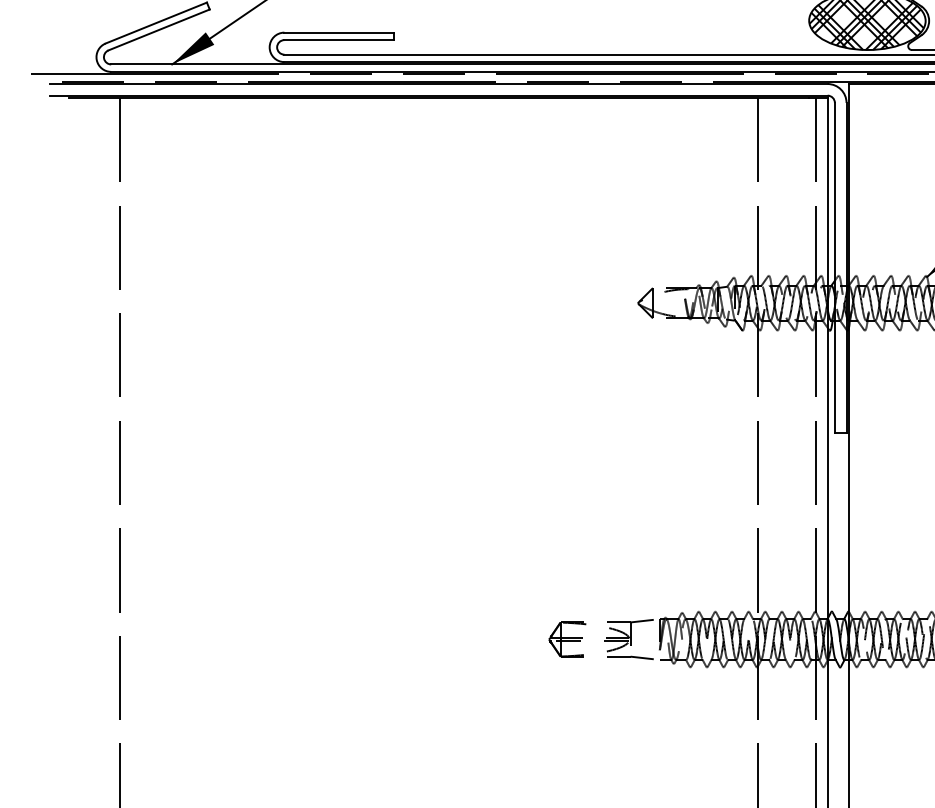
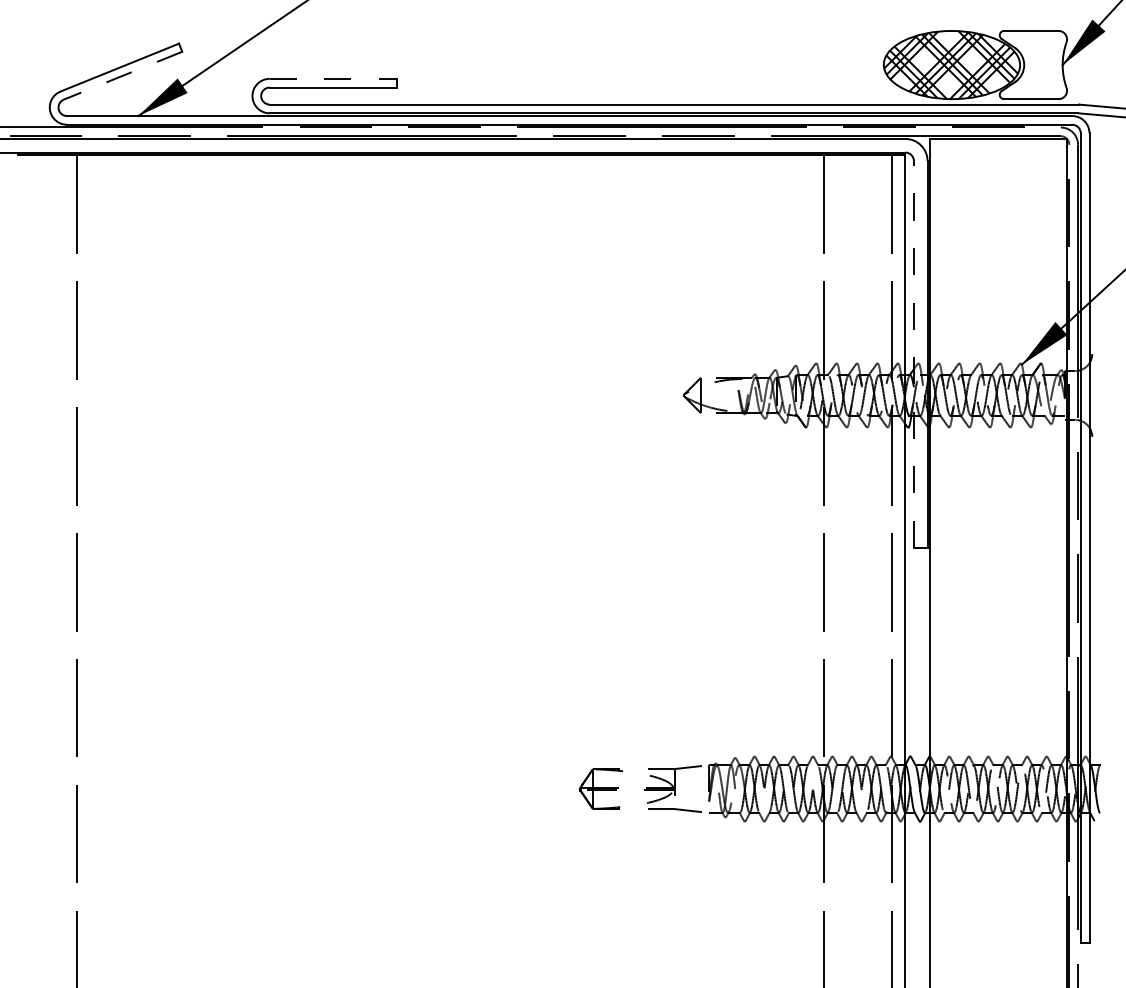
line: (159, 29) -> (123, 75), solid -> dashed
line: (338, 32) -> (333, 78), solid -> dashed
line: (834, 267) -> (913, 353), solid -> dashed

